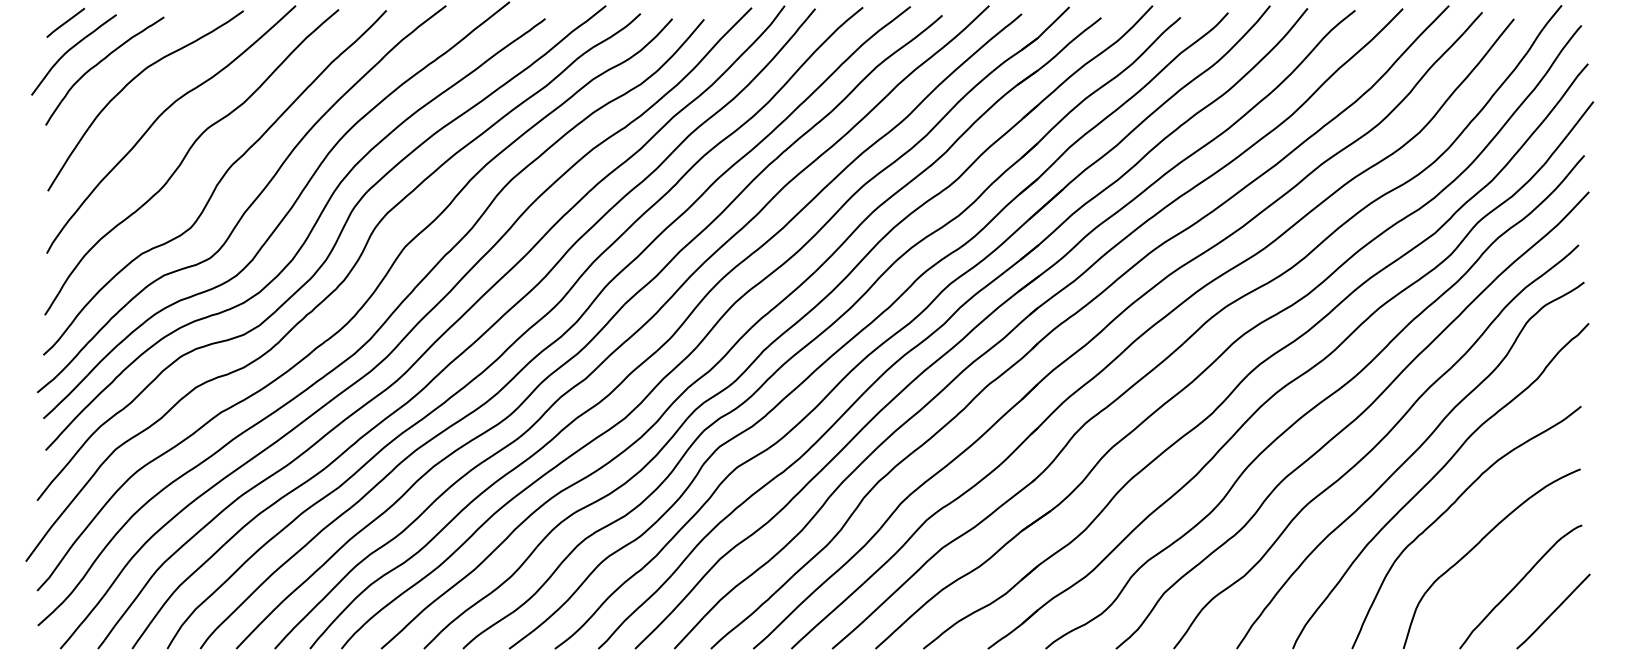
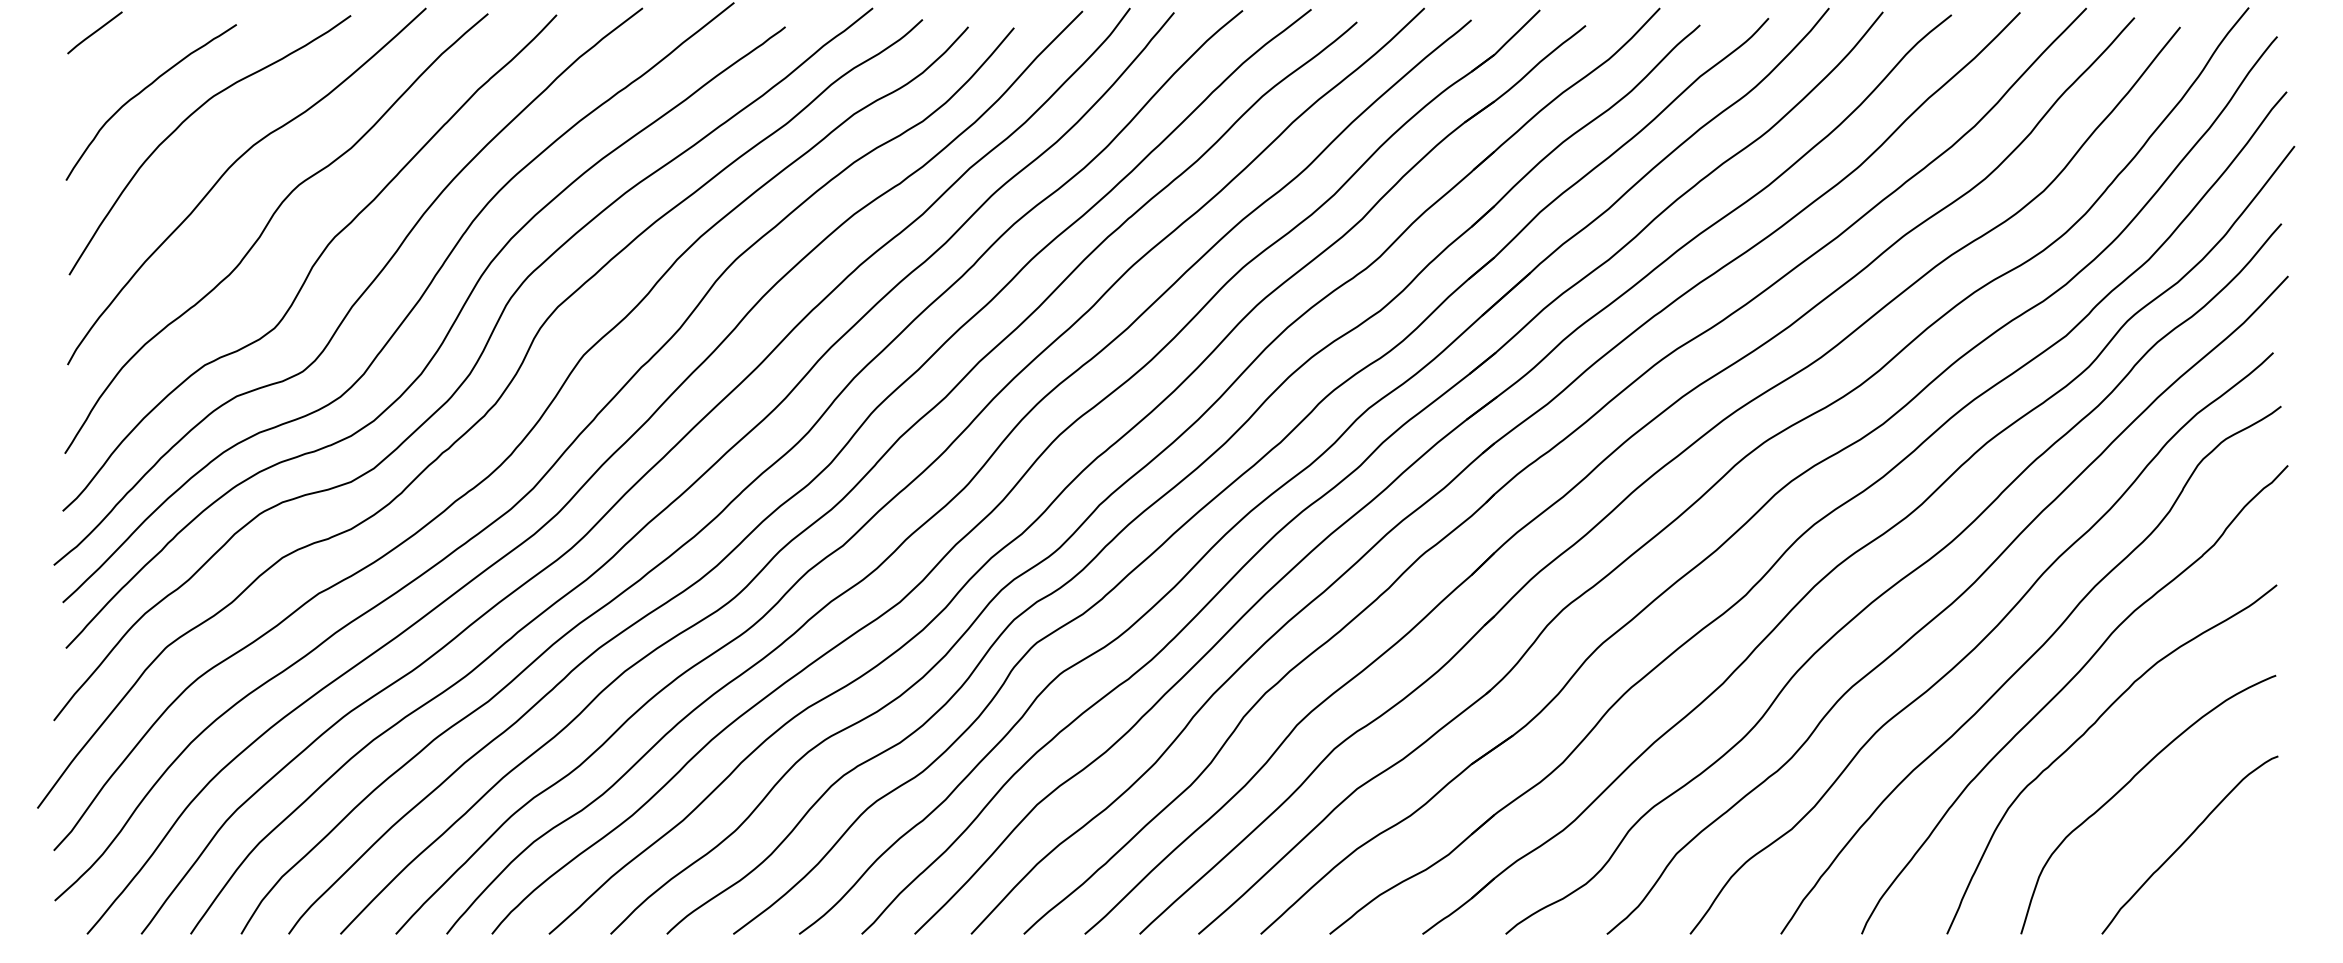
curve: (70, 50) -> (101, 72), removed
line: (1553, 611) -> (2236, 880), removed

